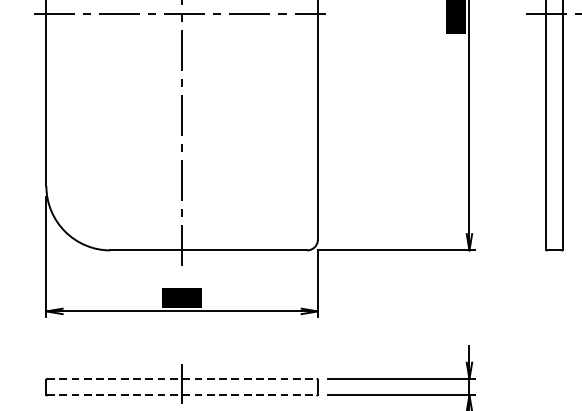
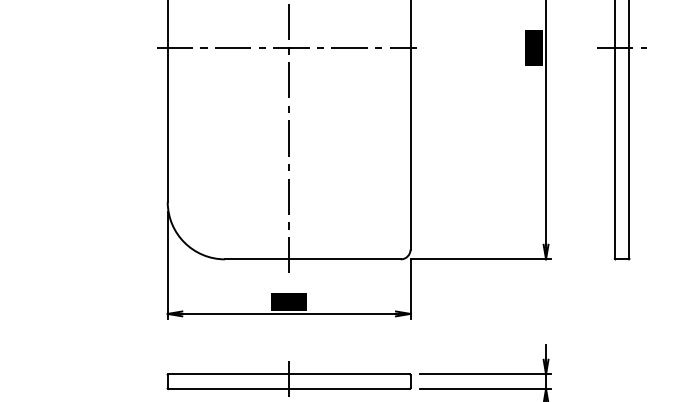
line: (182, 379) -> (289, 374), dashed -> solid
line: (182, 394) -> (289, 388), dashed -> solid

